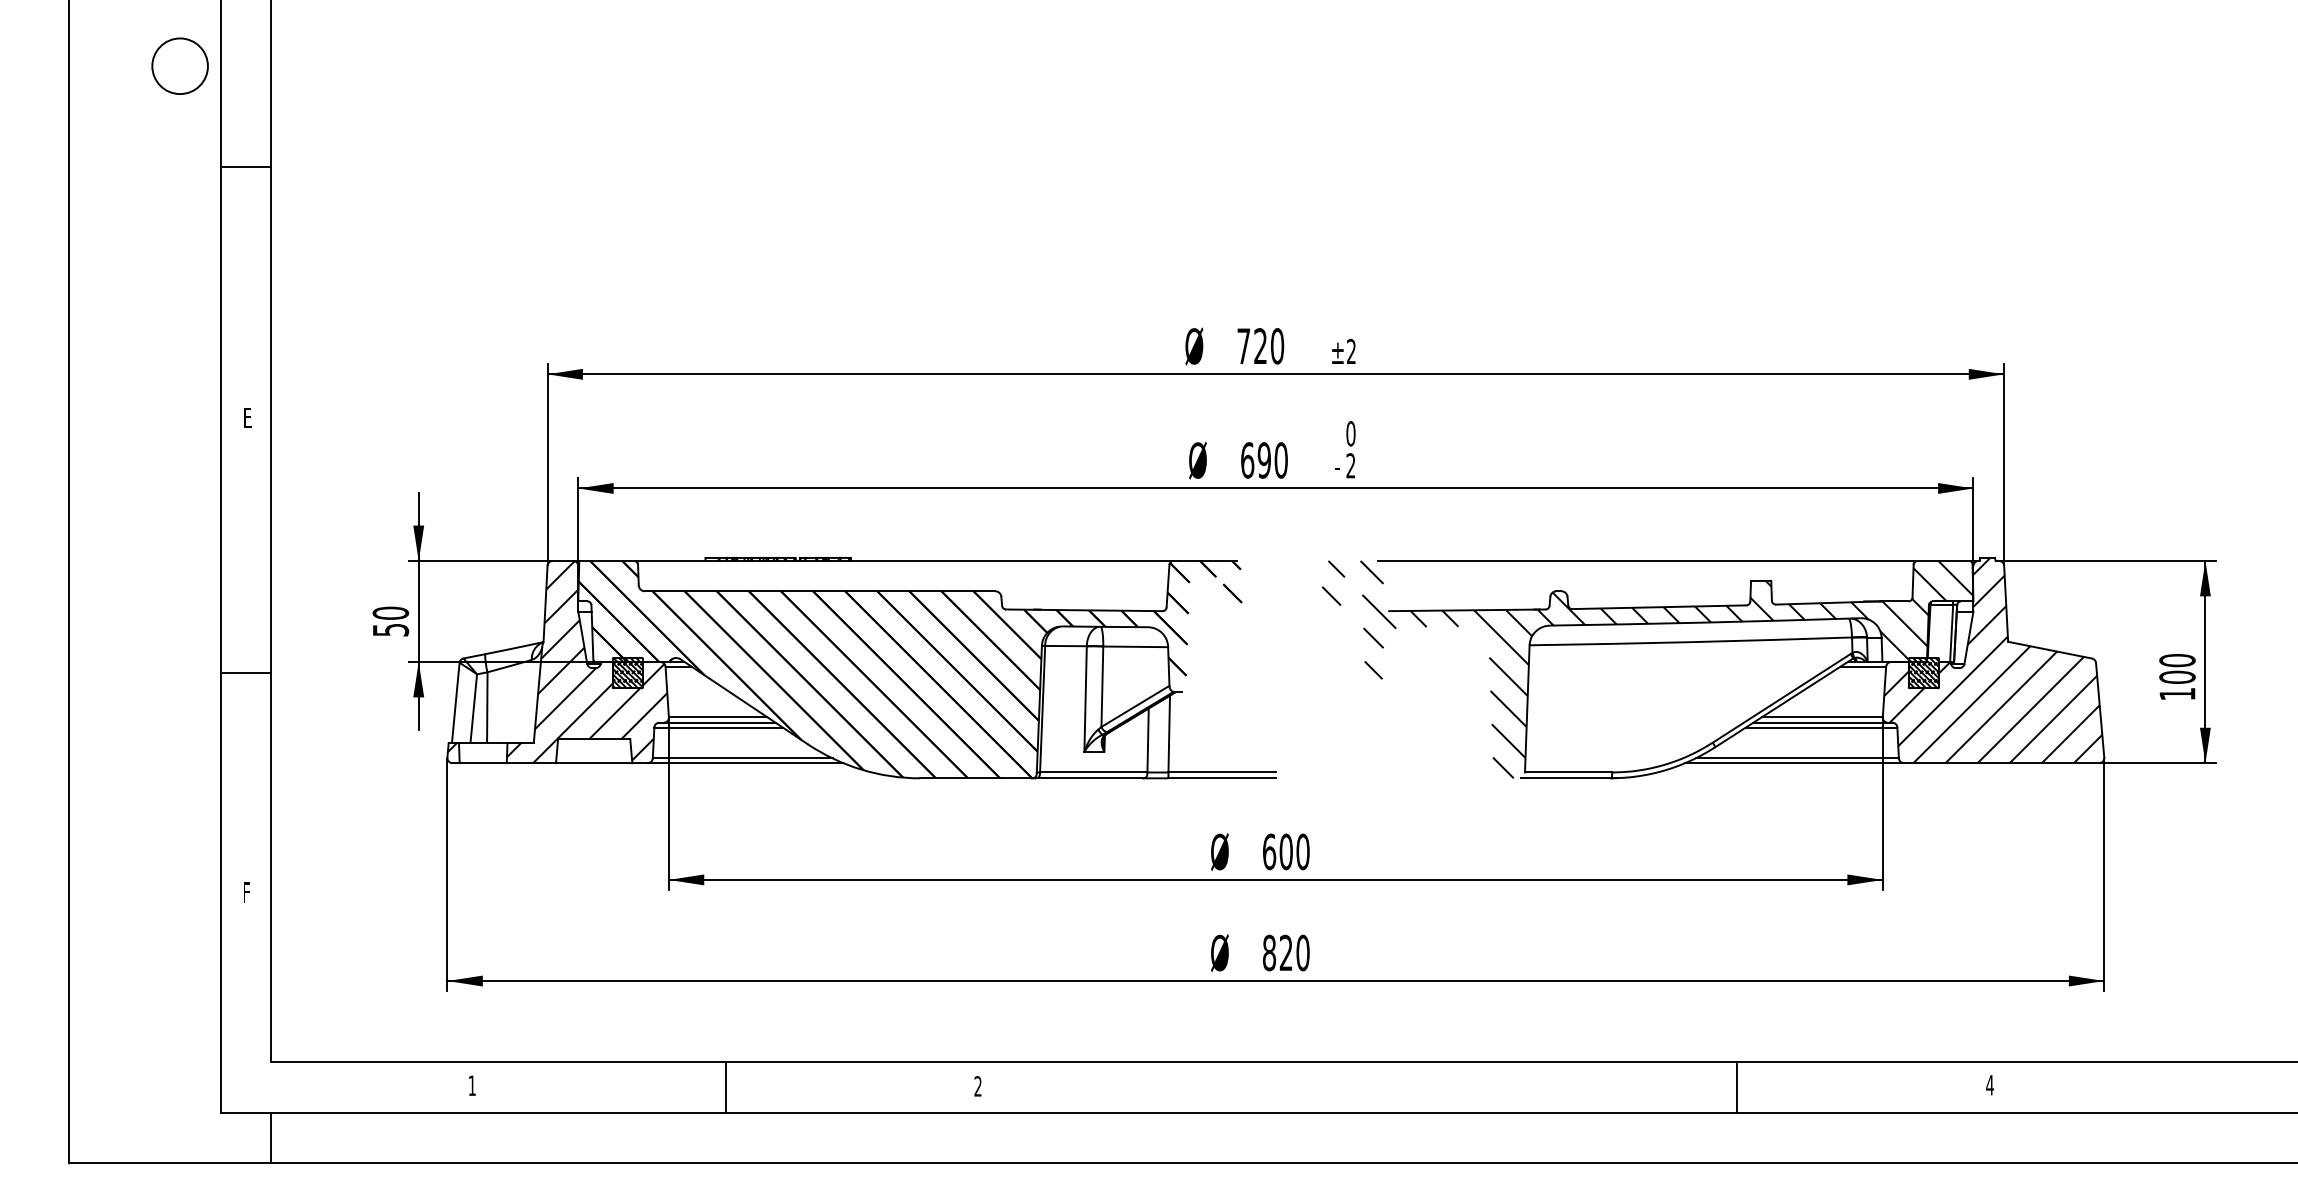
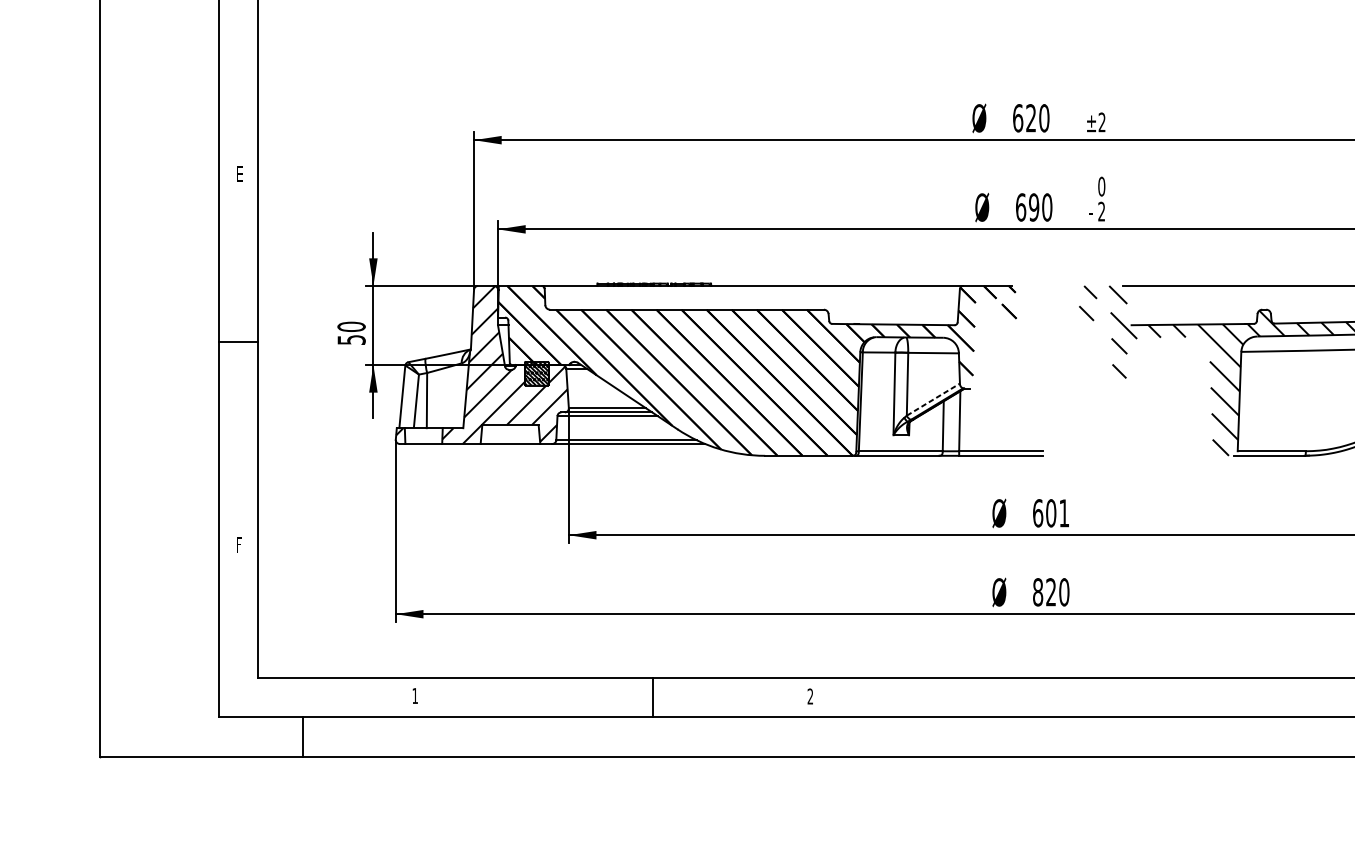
text: (1243, 346) -> (1017, 118), 720 -> 620
line: (245, 672) -> (238, 341), moved
line: (1135, 706) -> (933, 399), solid -> dashed
text: (1302, 851) -> (1063, 513), 600 -> 601
line: (726, 1087) -> (652, 697), moved
line: (271, 1137) -> (302, 736), moved

